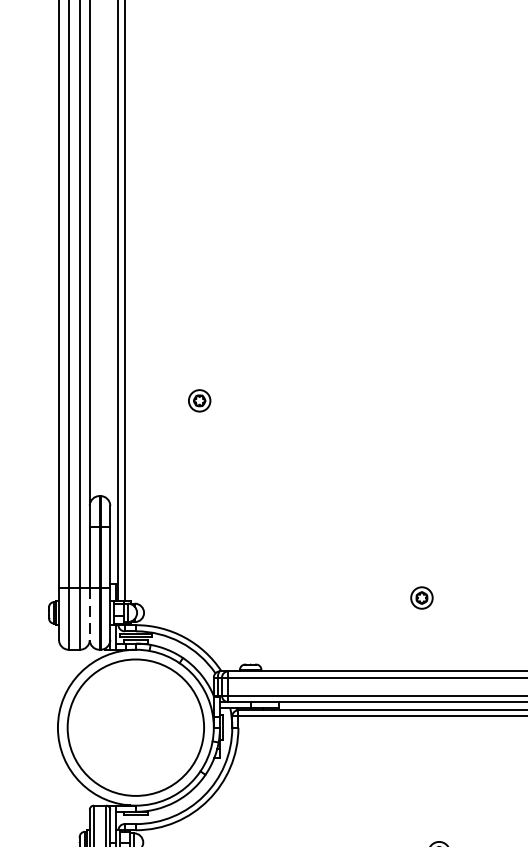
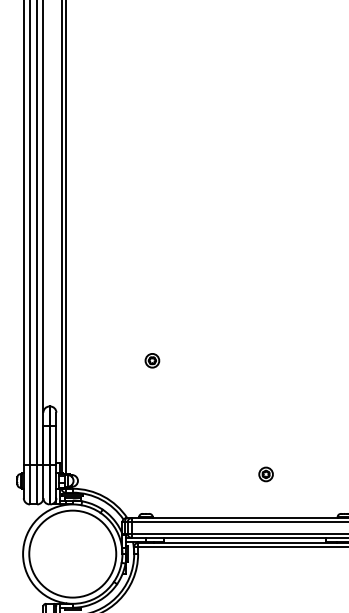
part: (199, 400) -> (152, 360), moved
part: (420, 598) -> (265, 474), moved
line: (89, 615) -> (43, 482), dashed -> solid

